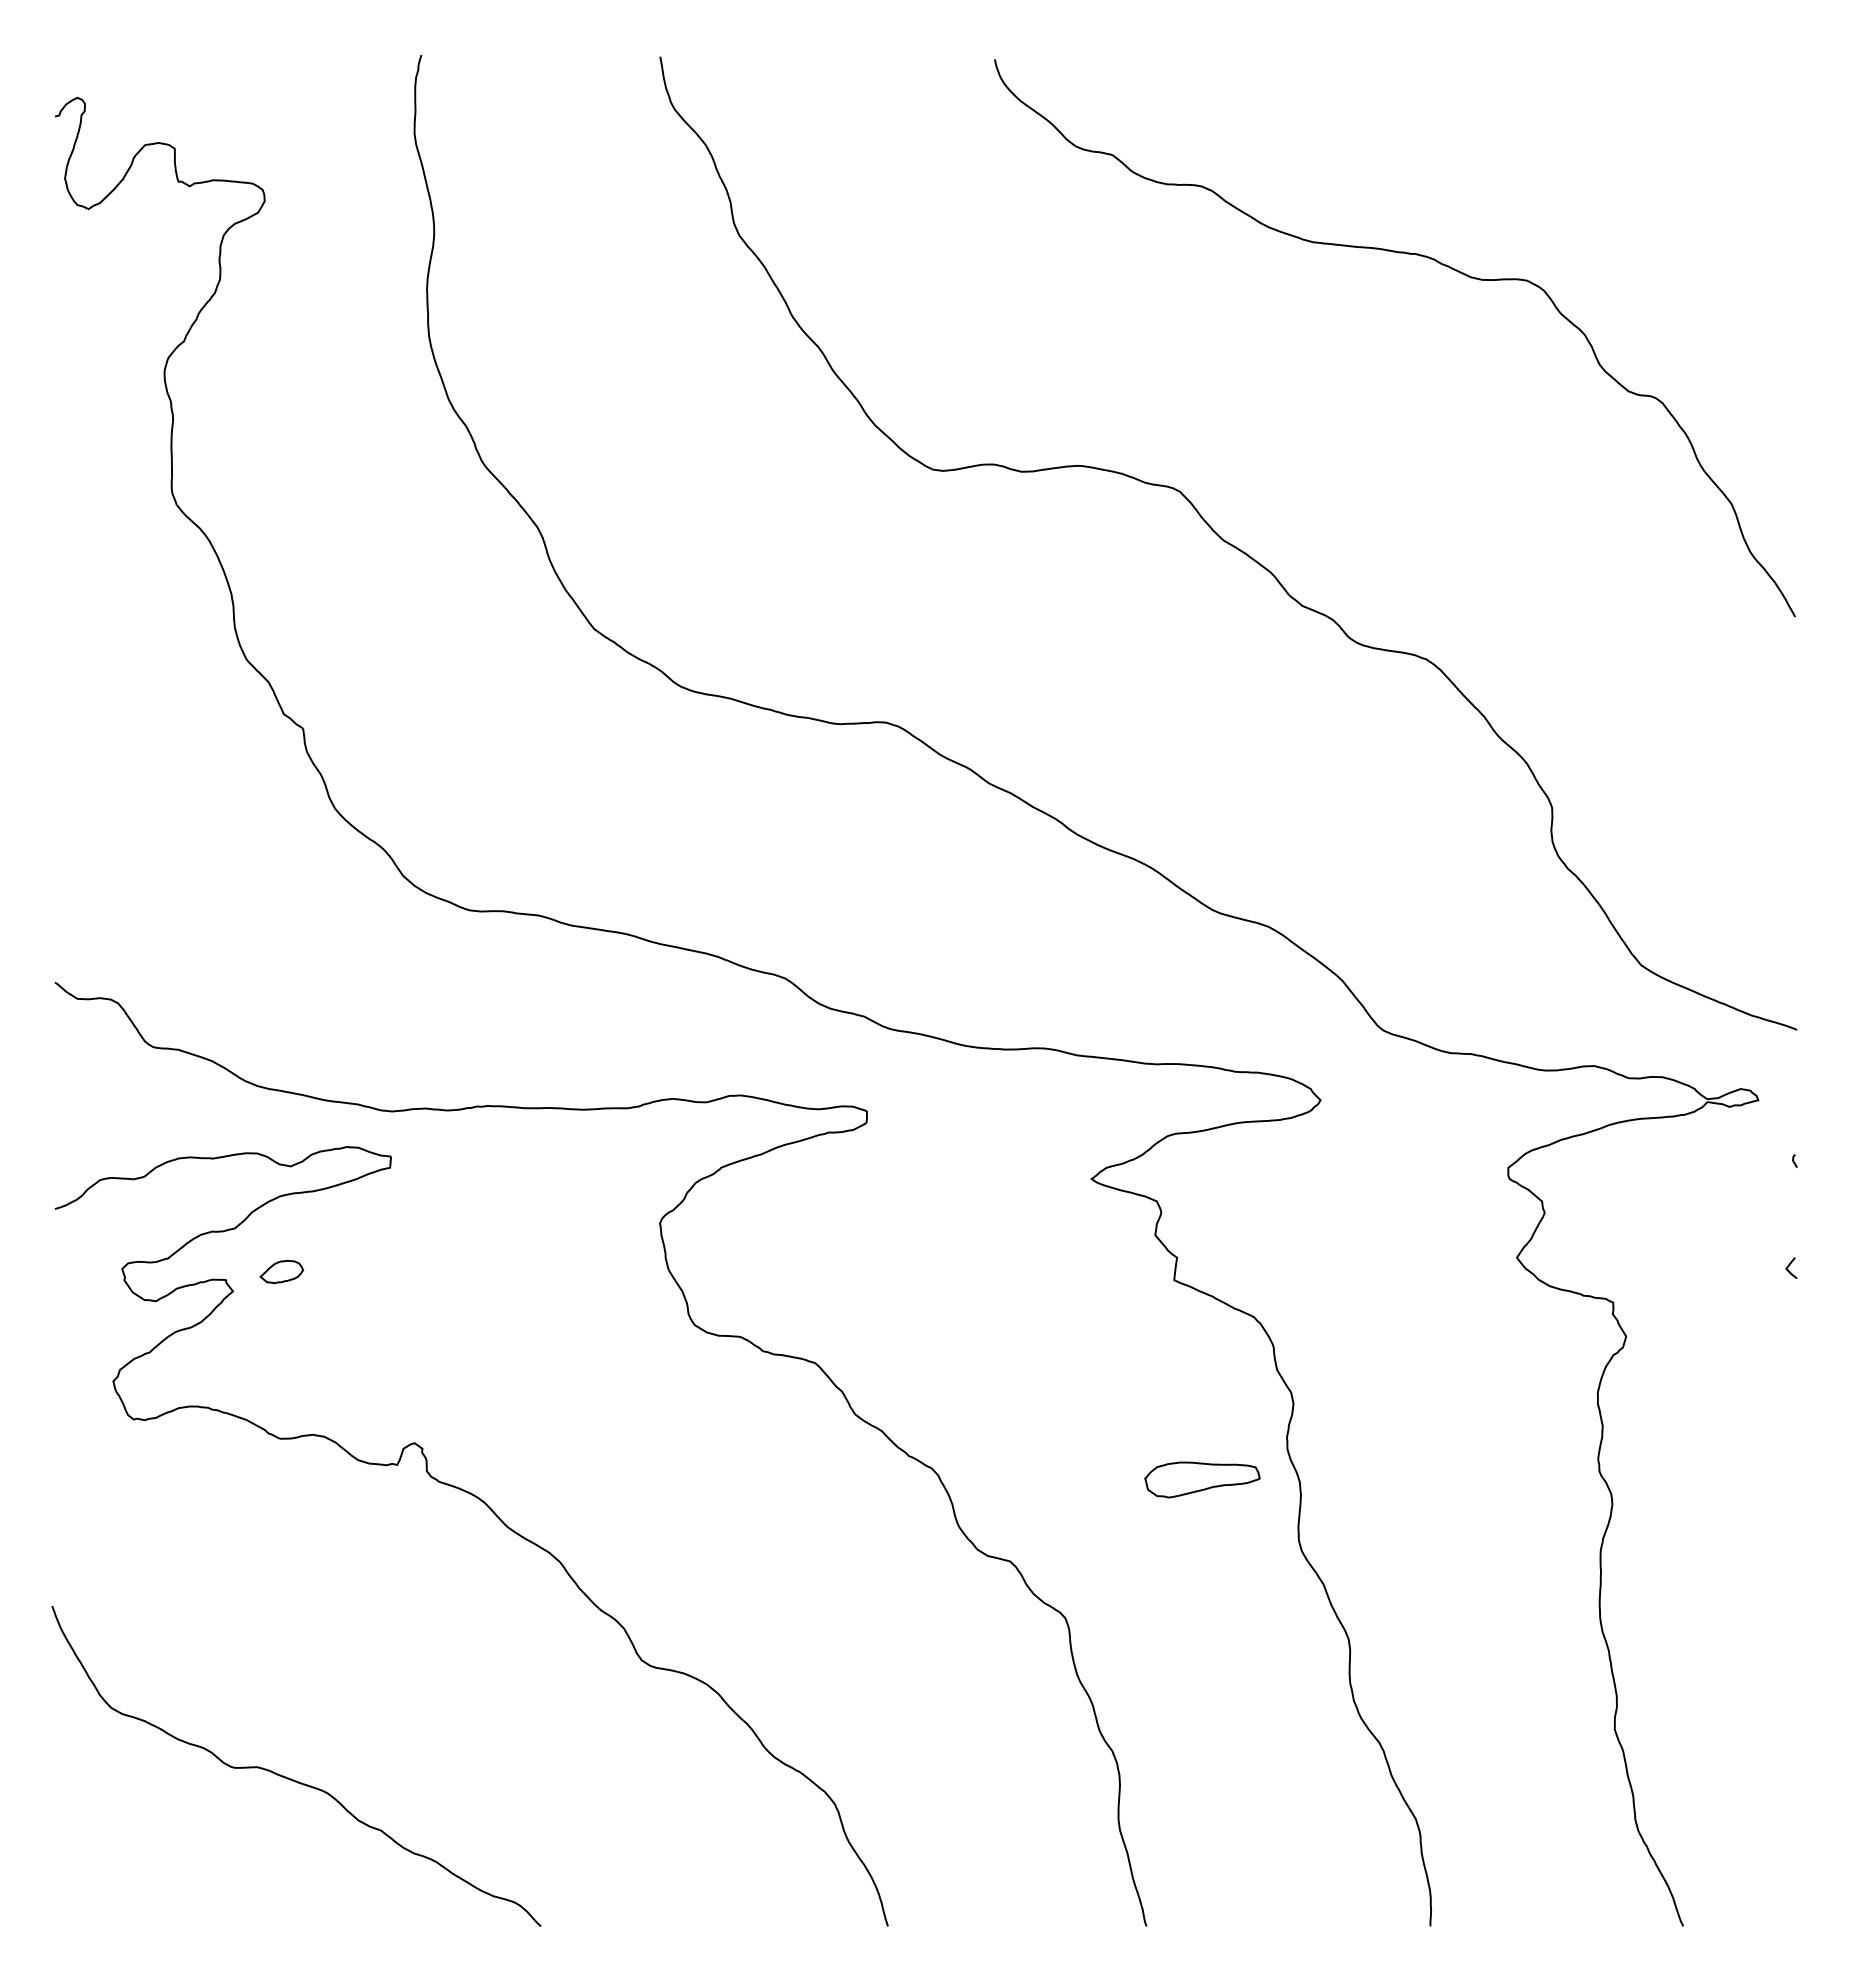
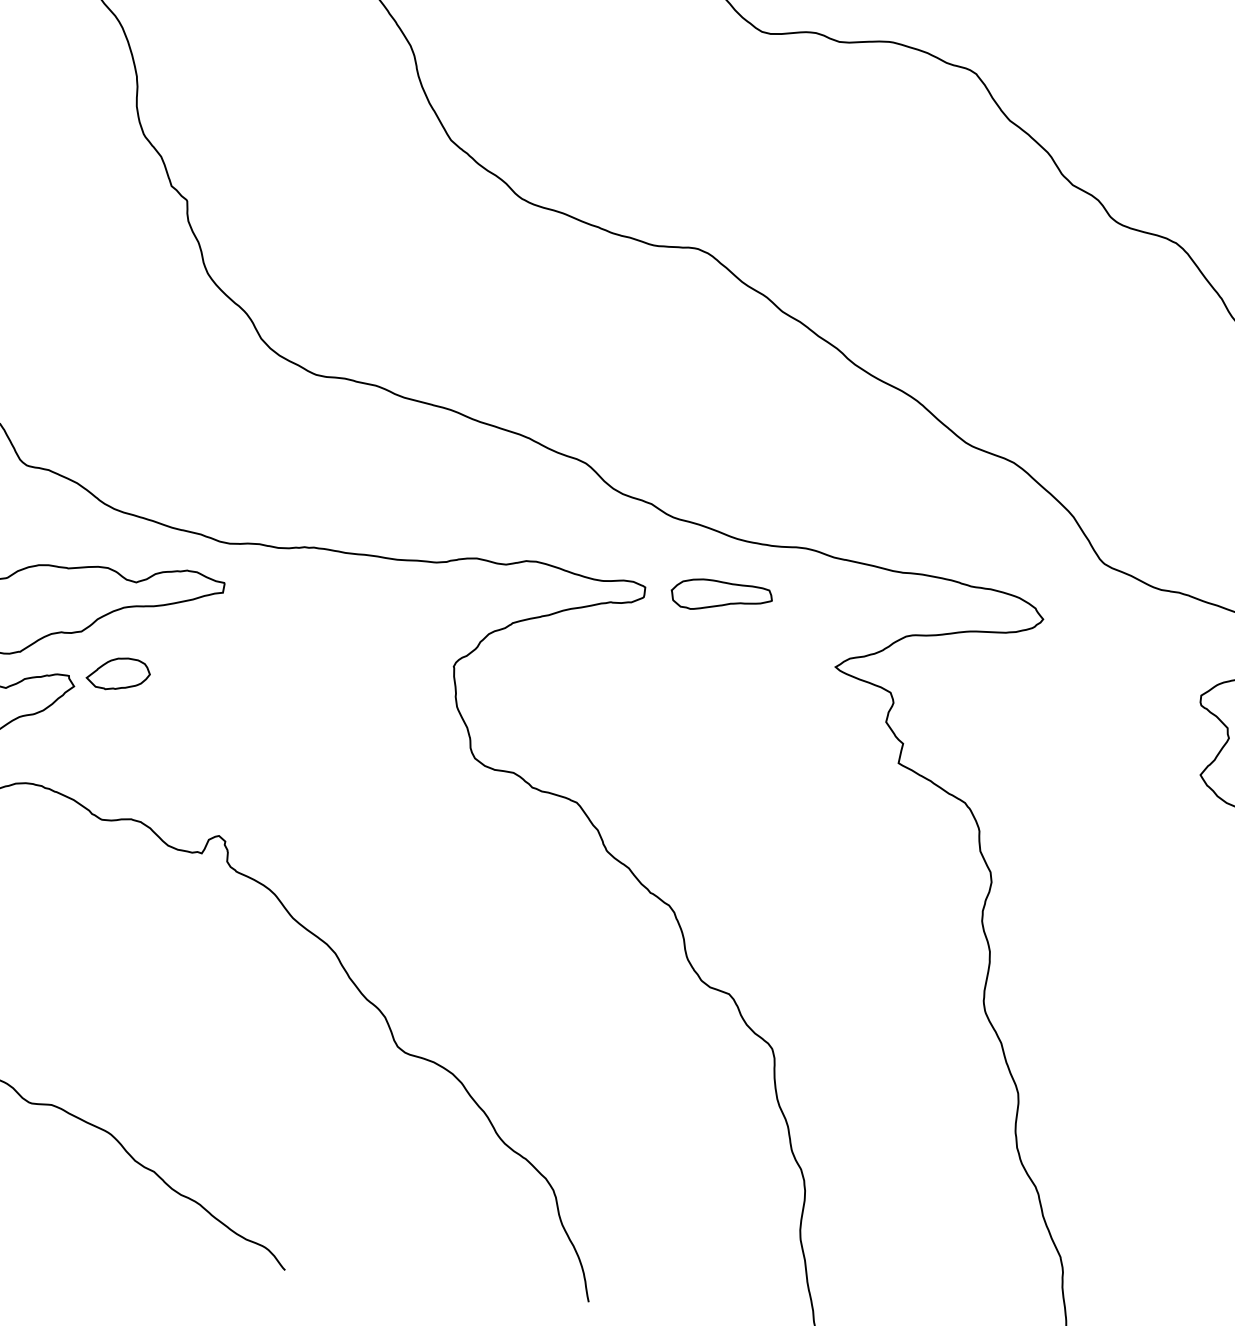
part: (281, 1271) -> (118, 673), size x1.67
part: (1202, 1479) -> (721, 596), moved

